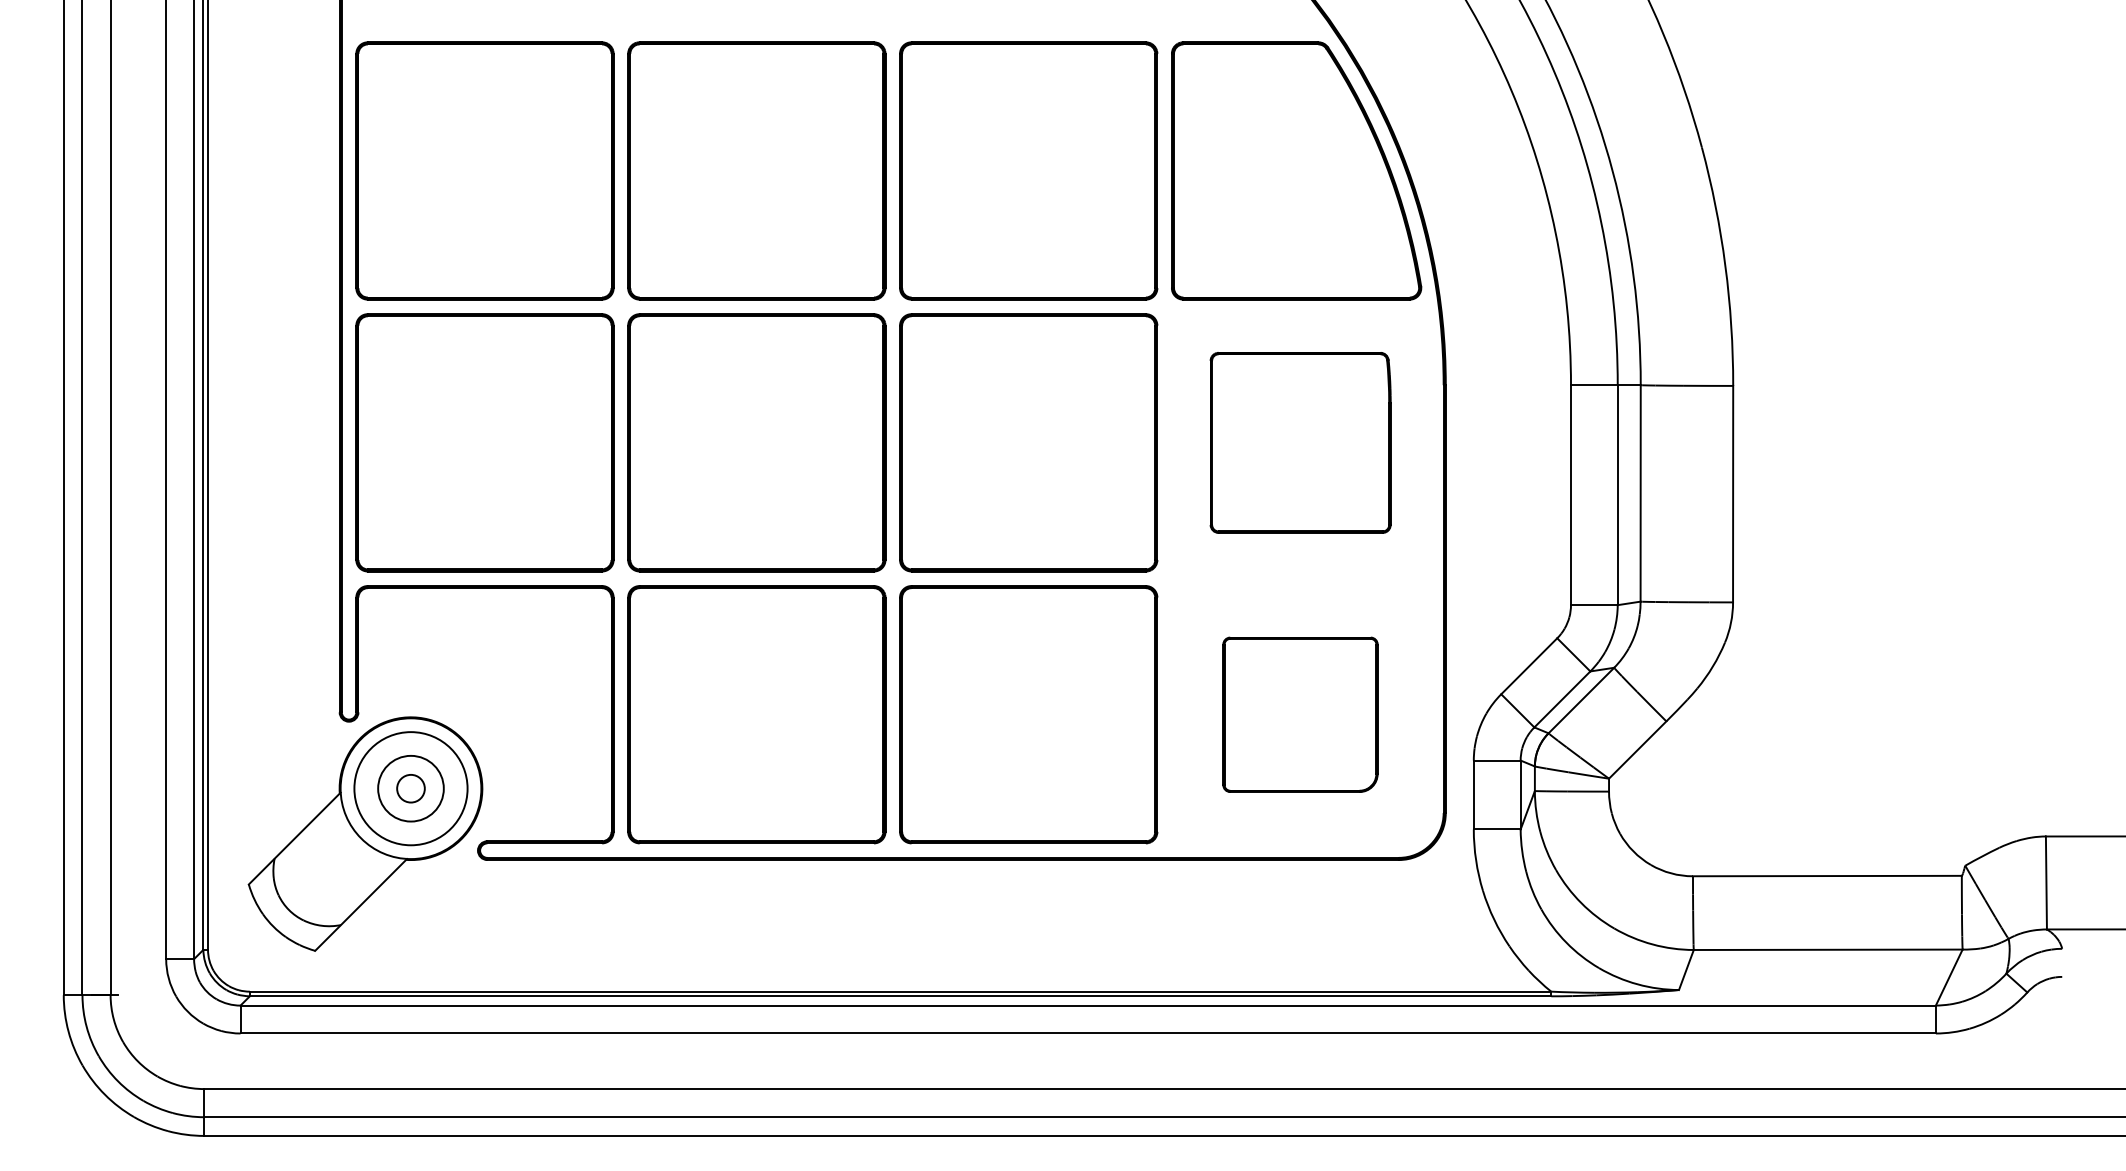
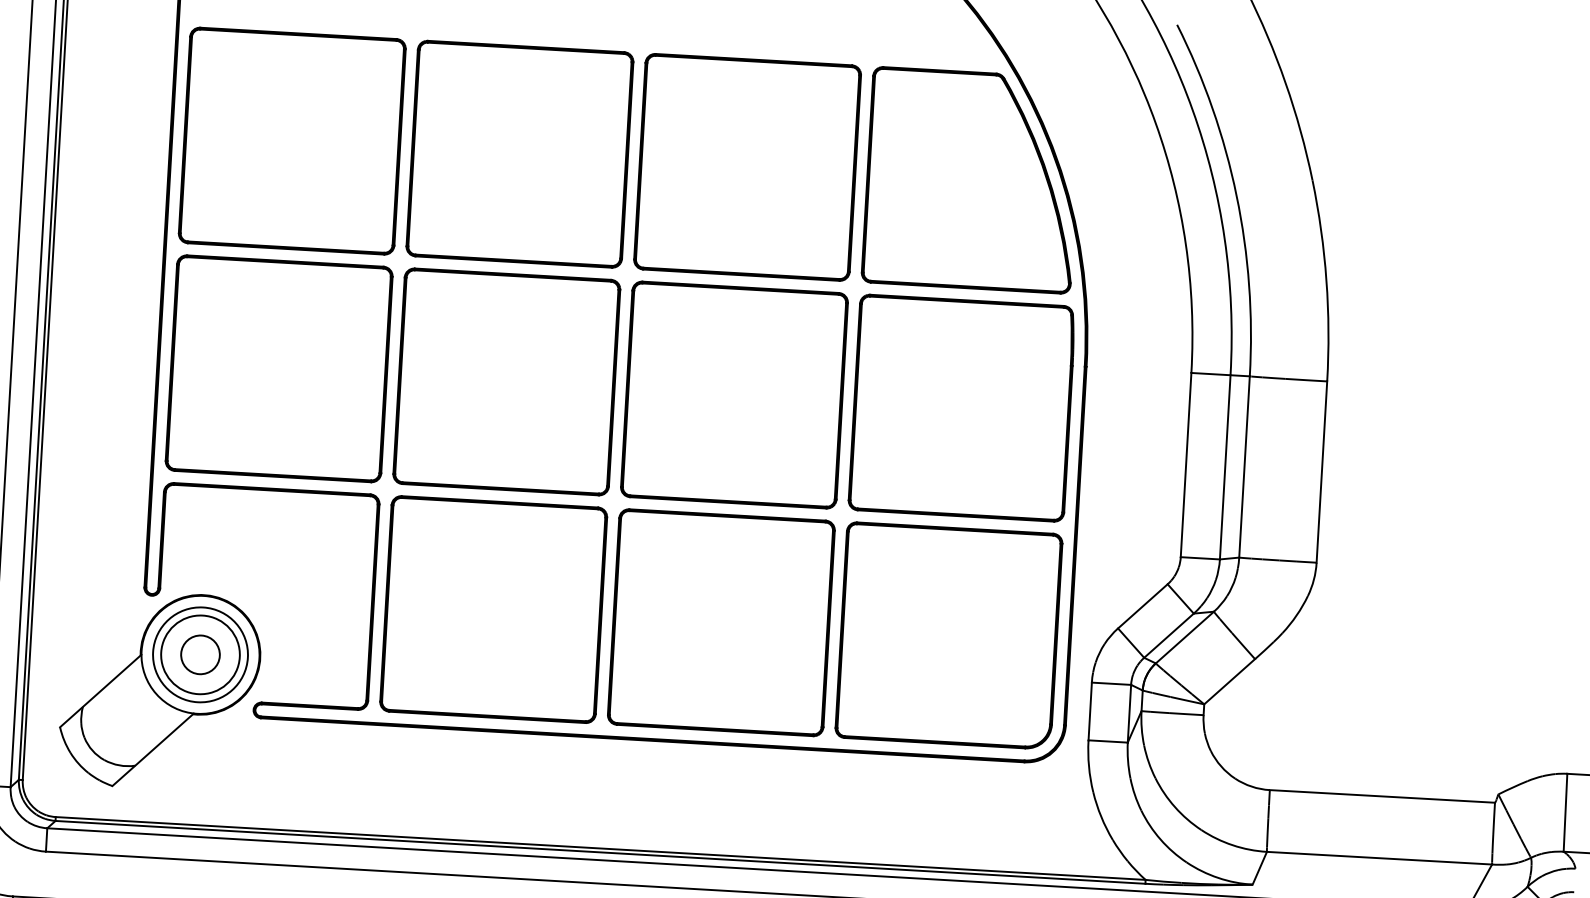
part: (1300, 442) -> (962, 407), size x1.43
part: (1300, 714) -> (948, 635), size x1.67
circle: (410, 788) -> (200, 654), size x1.43
circle: (410, 788) -> (200, 654), size x1.67

